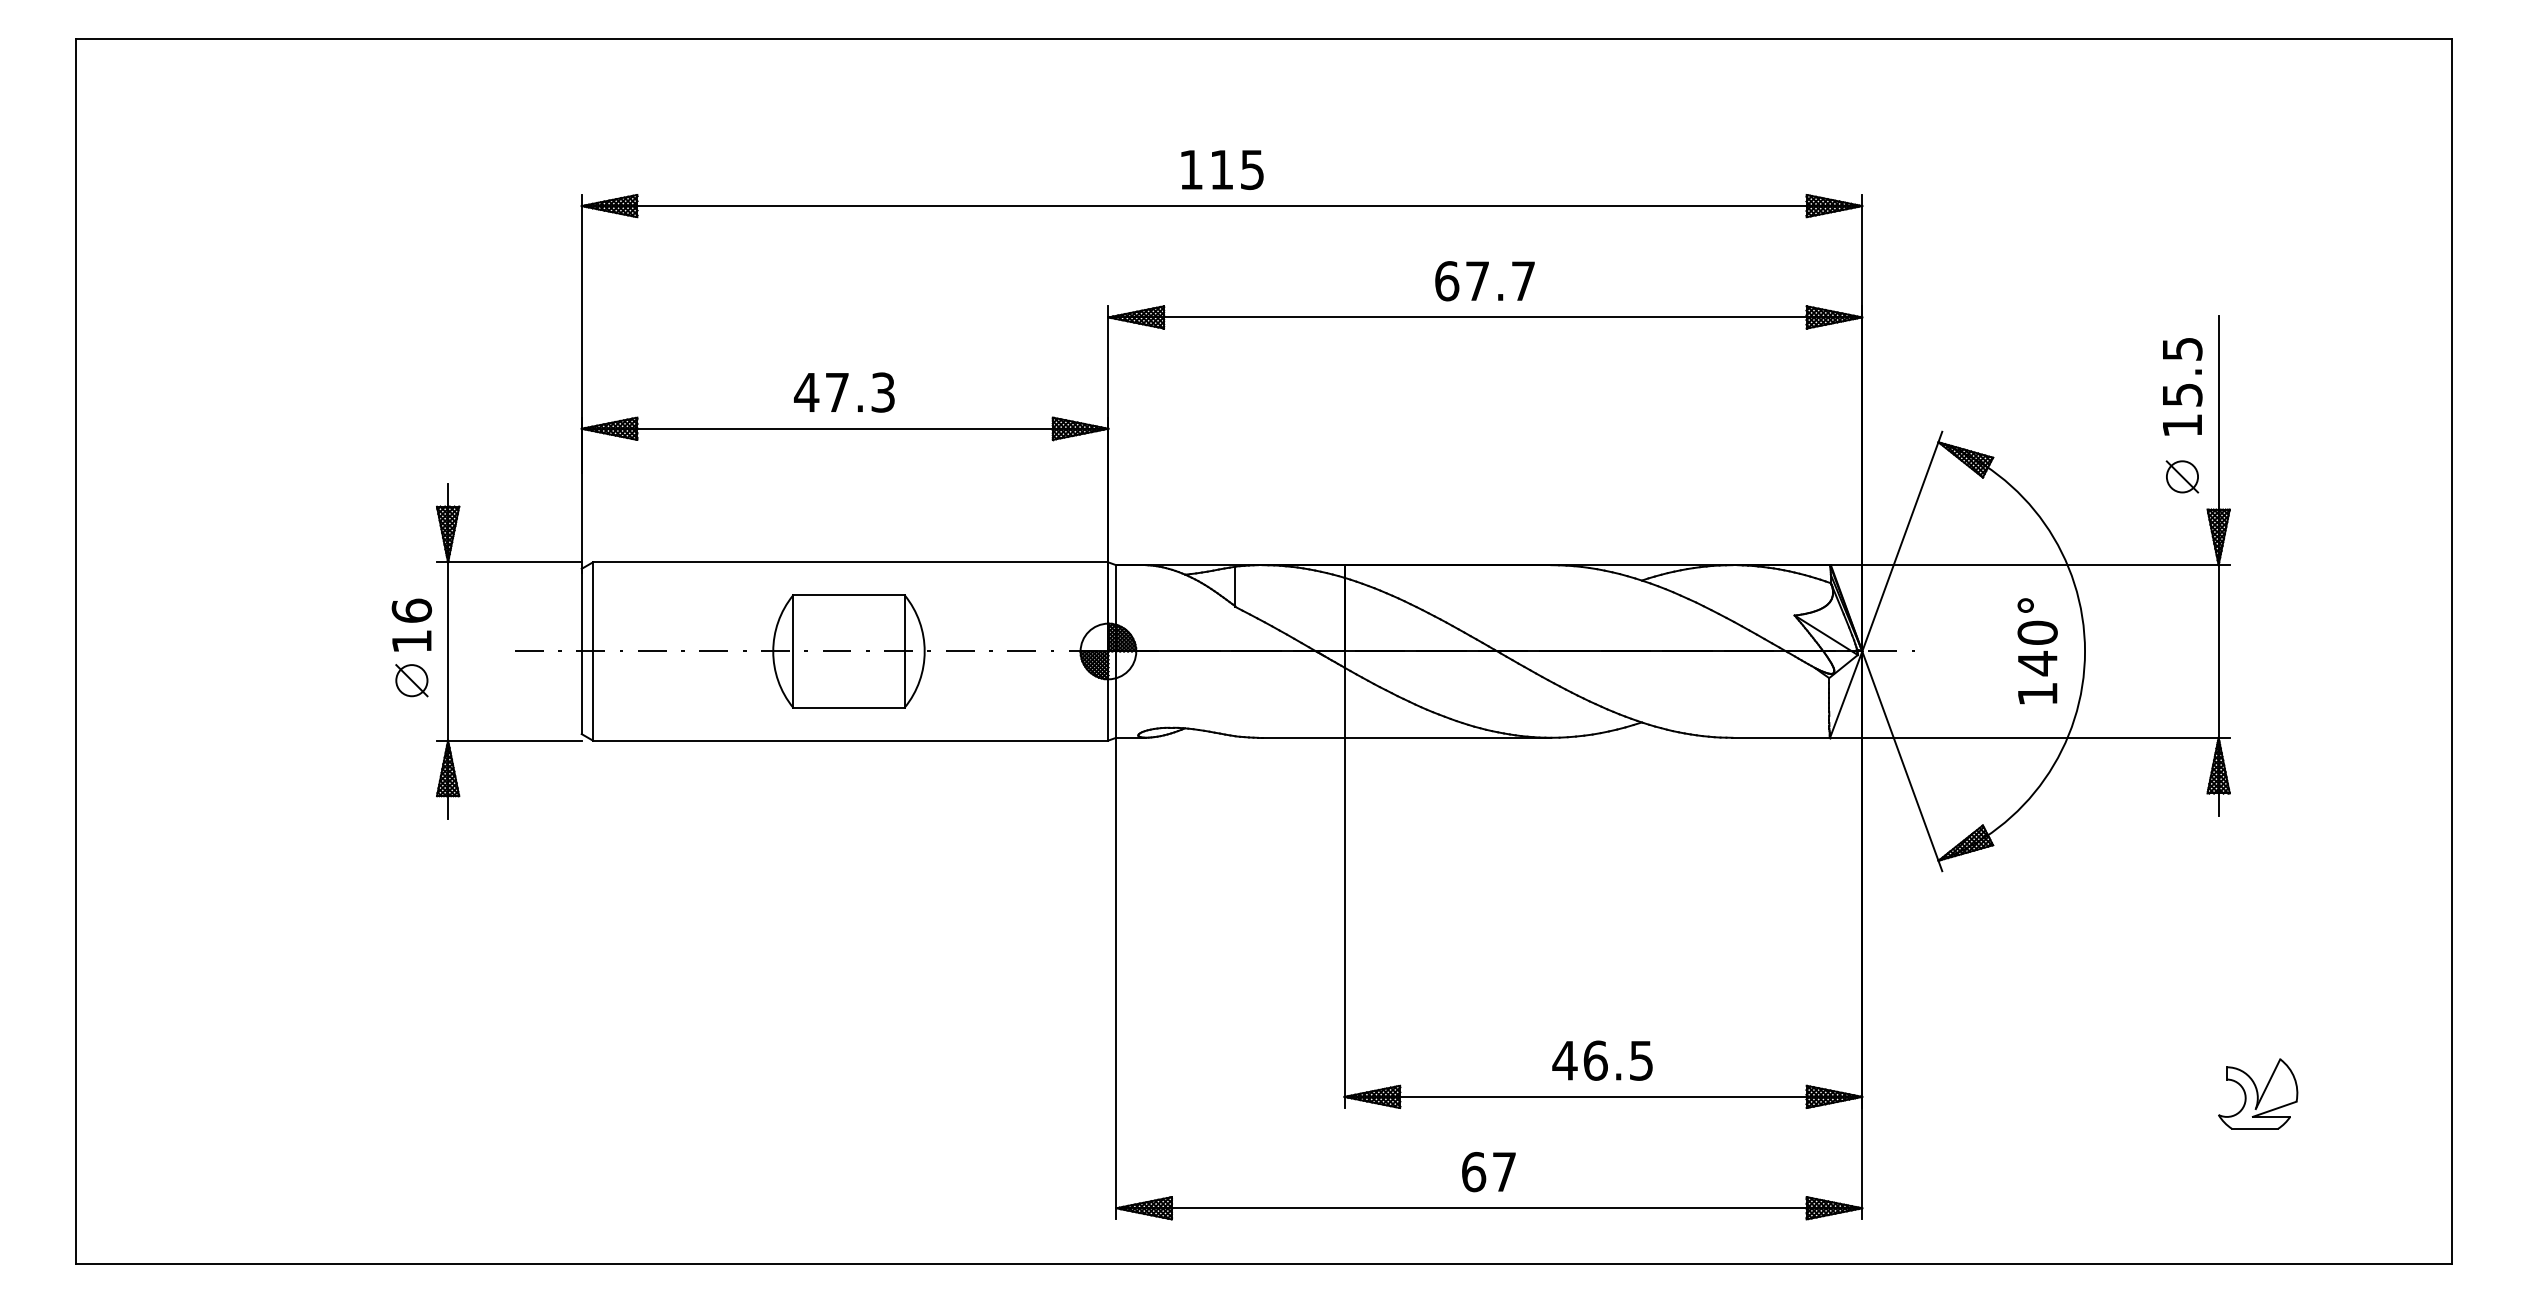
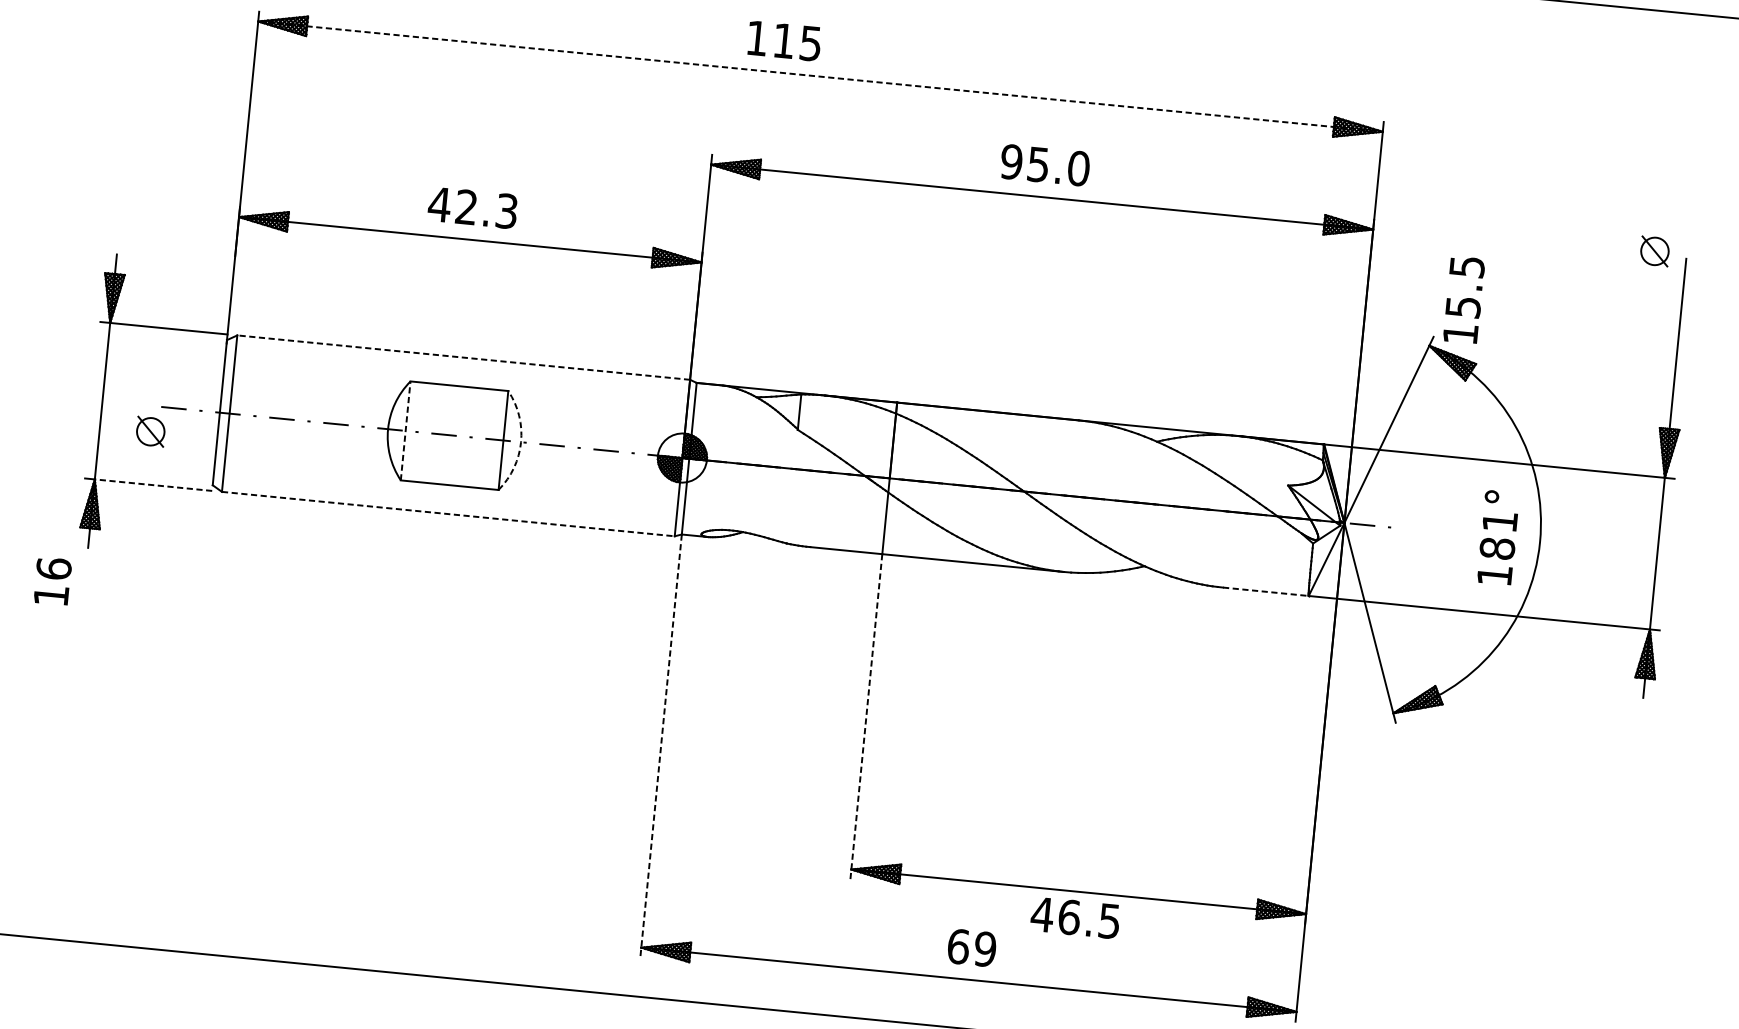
text: (1222, 169) -> (784, 40), moved
line: (1222, 206) -> (820, 77), solid -> dashed
text: (1484, 281) -> (1044, 165), 67.7 -> 95.0
text: (2182, 386) -> (1464, 299), moved
text: (836, 391) -> (466, 206), 47.3 -> 42.3
part: (2182, 476) -> (1655, 251), moved
line: (850, 562) -> (463, 357), solid -> dashed
text: (411, 624) -> (52, 580), moved
text: (2037, 648) -> (1498, 535), 140° -> 181°
line: (793, 651) -> (405, 430), solid -> dashed
arc: (924, 651) -> (520, 442), solid -> dashed
part: (411, 680) -> (150, 431), moved
line: (1781, 737) -> (1266, 591), solid -> dashed
line: (514, 740) -> (153, 485), solid -> dashed
line: (850, 740) -> (448, 514), solid -> dashed
line: (1344, 923) -> (866, 717), solid -> dashed
line: (1116, 978) -> (661, 745), solid -> dashed
text: (1602, 1060) -> (1075, 917), moved
part: (2258, 1093) -> (1654, 945), removed
text: (1504, 1172) -> (985, 949), 67 -> 69

